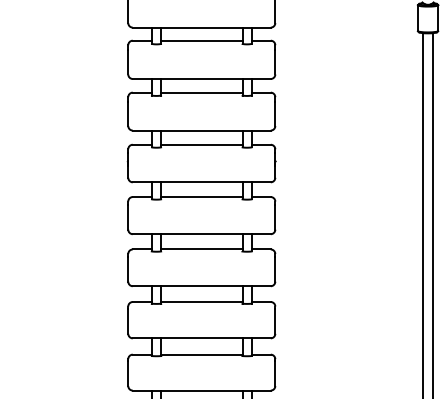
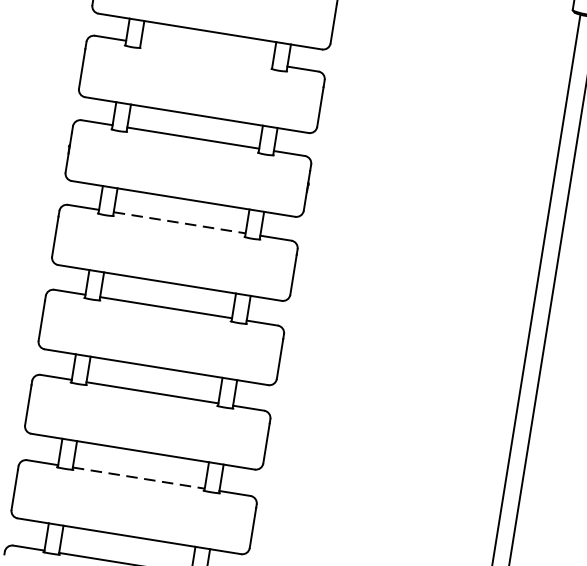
line: (201, 92) -> (206, 53), removed
line: (201, 197) -> (179, 223), solid -> dashed
line: (201, 354) -> (138, 477), solid -> dashed

